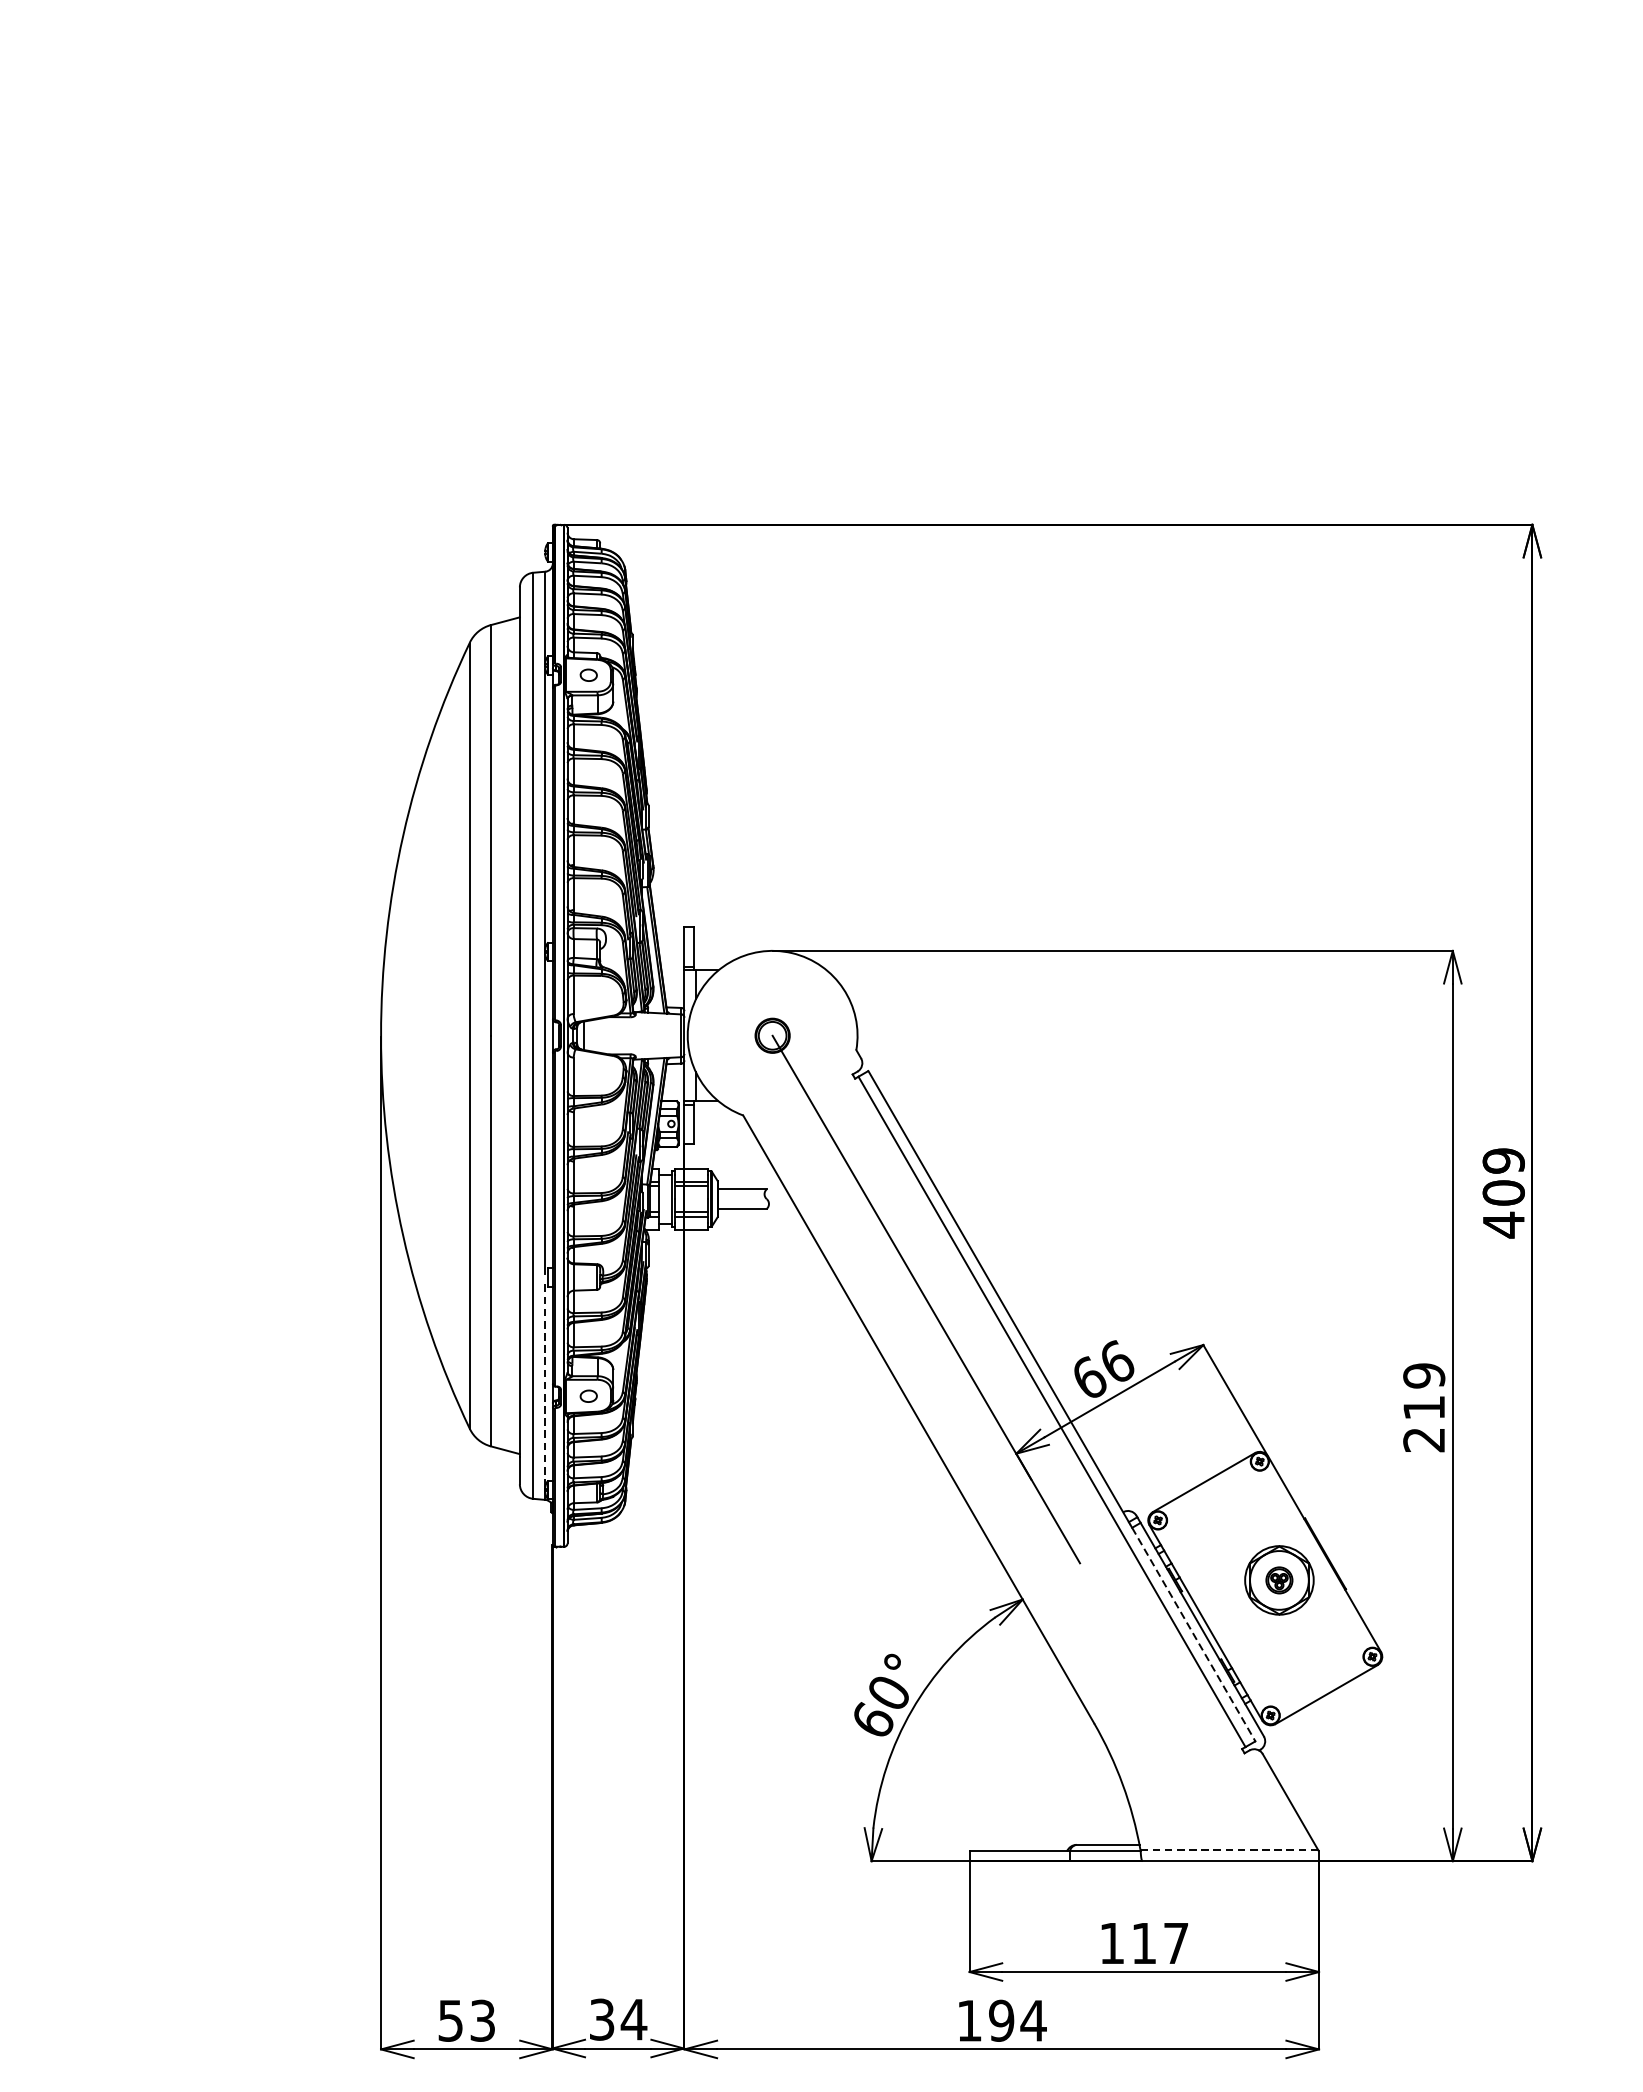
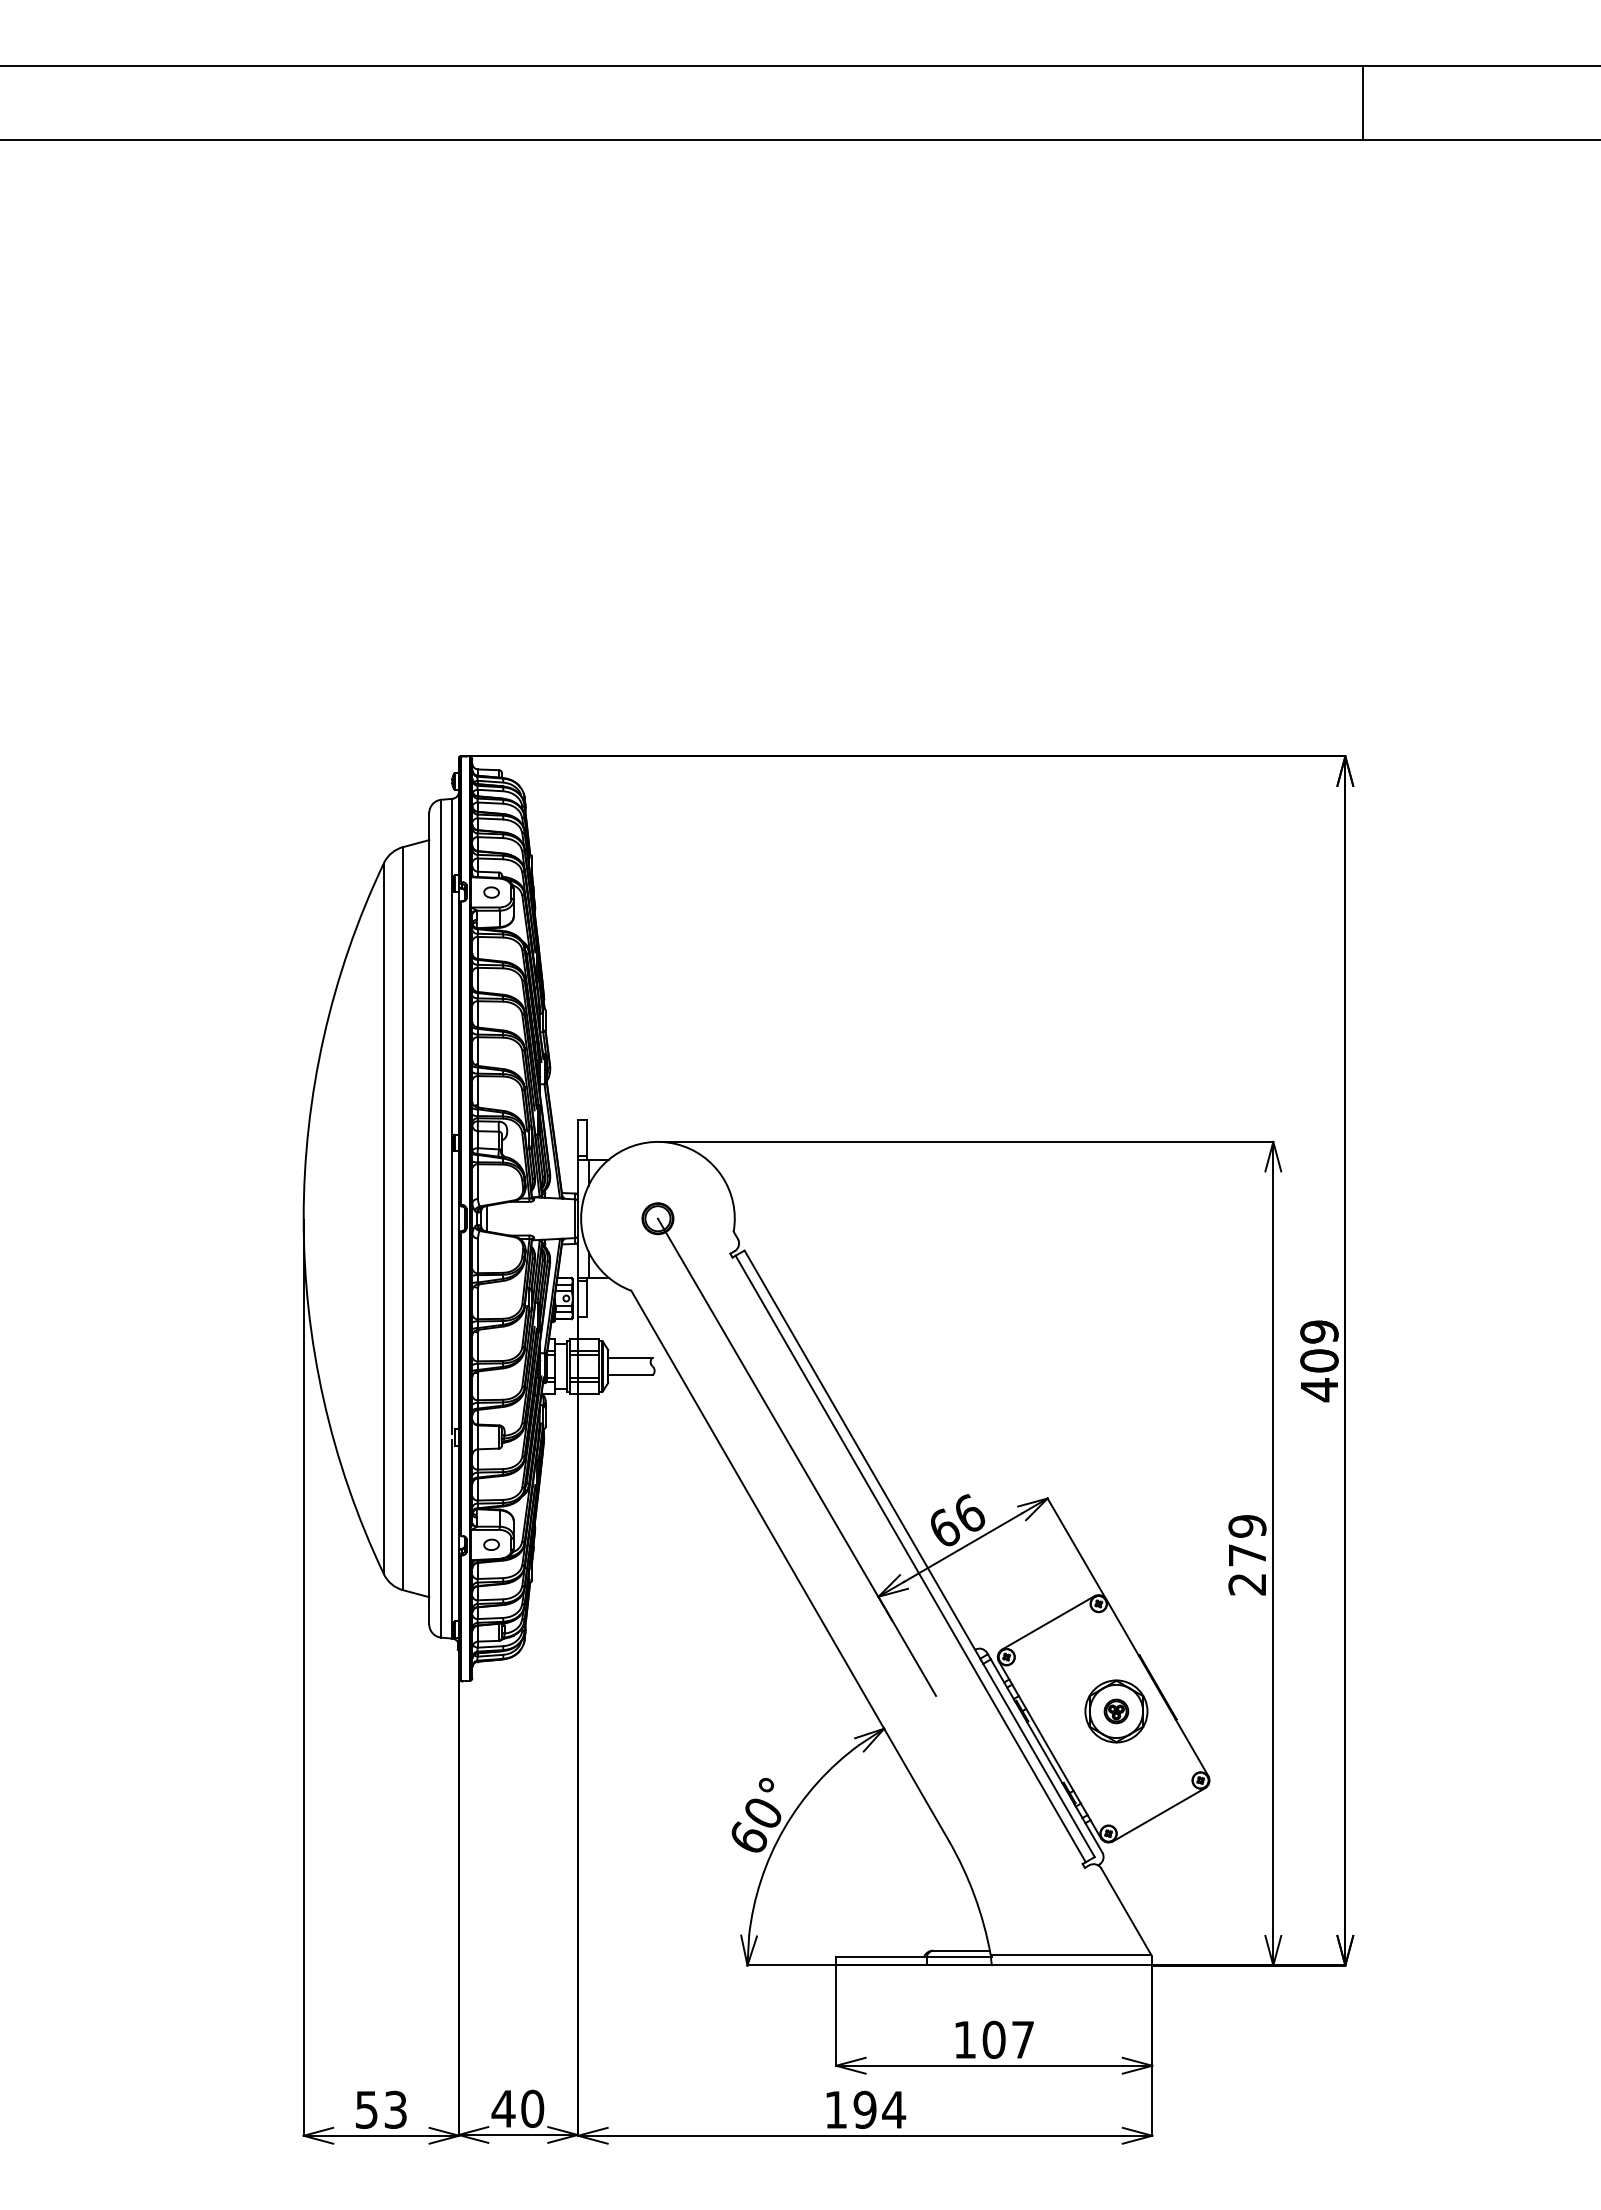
line: (545, 1383) -> (452, 1533), dashed -> solid
text: (1424, 1408) -> (1247, 1555), 219 -> 279
line: (1193, 1634) -> (1038, 1760), dashed -> solid
line: (1229, 1850) -> (1071, 1955), dashed -> solid
text: (1143, 1943) -> (993, 2039), 117 -> 107
text: (617, 2019) -> (517, 2108), 34 -> 40

